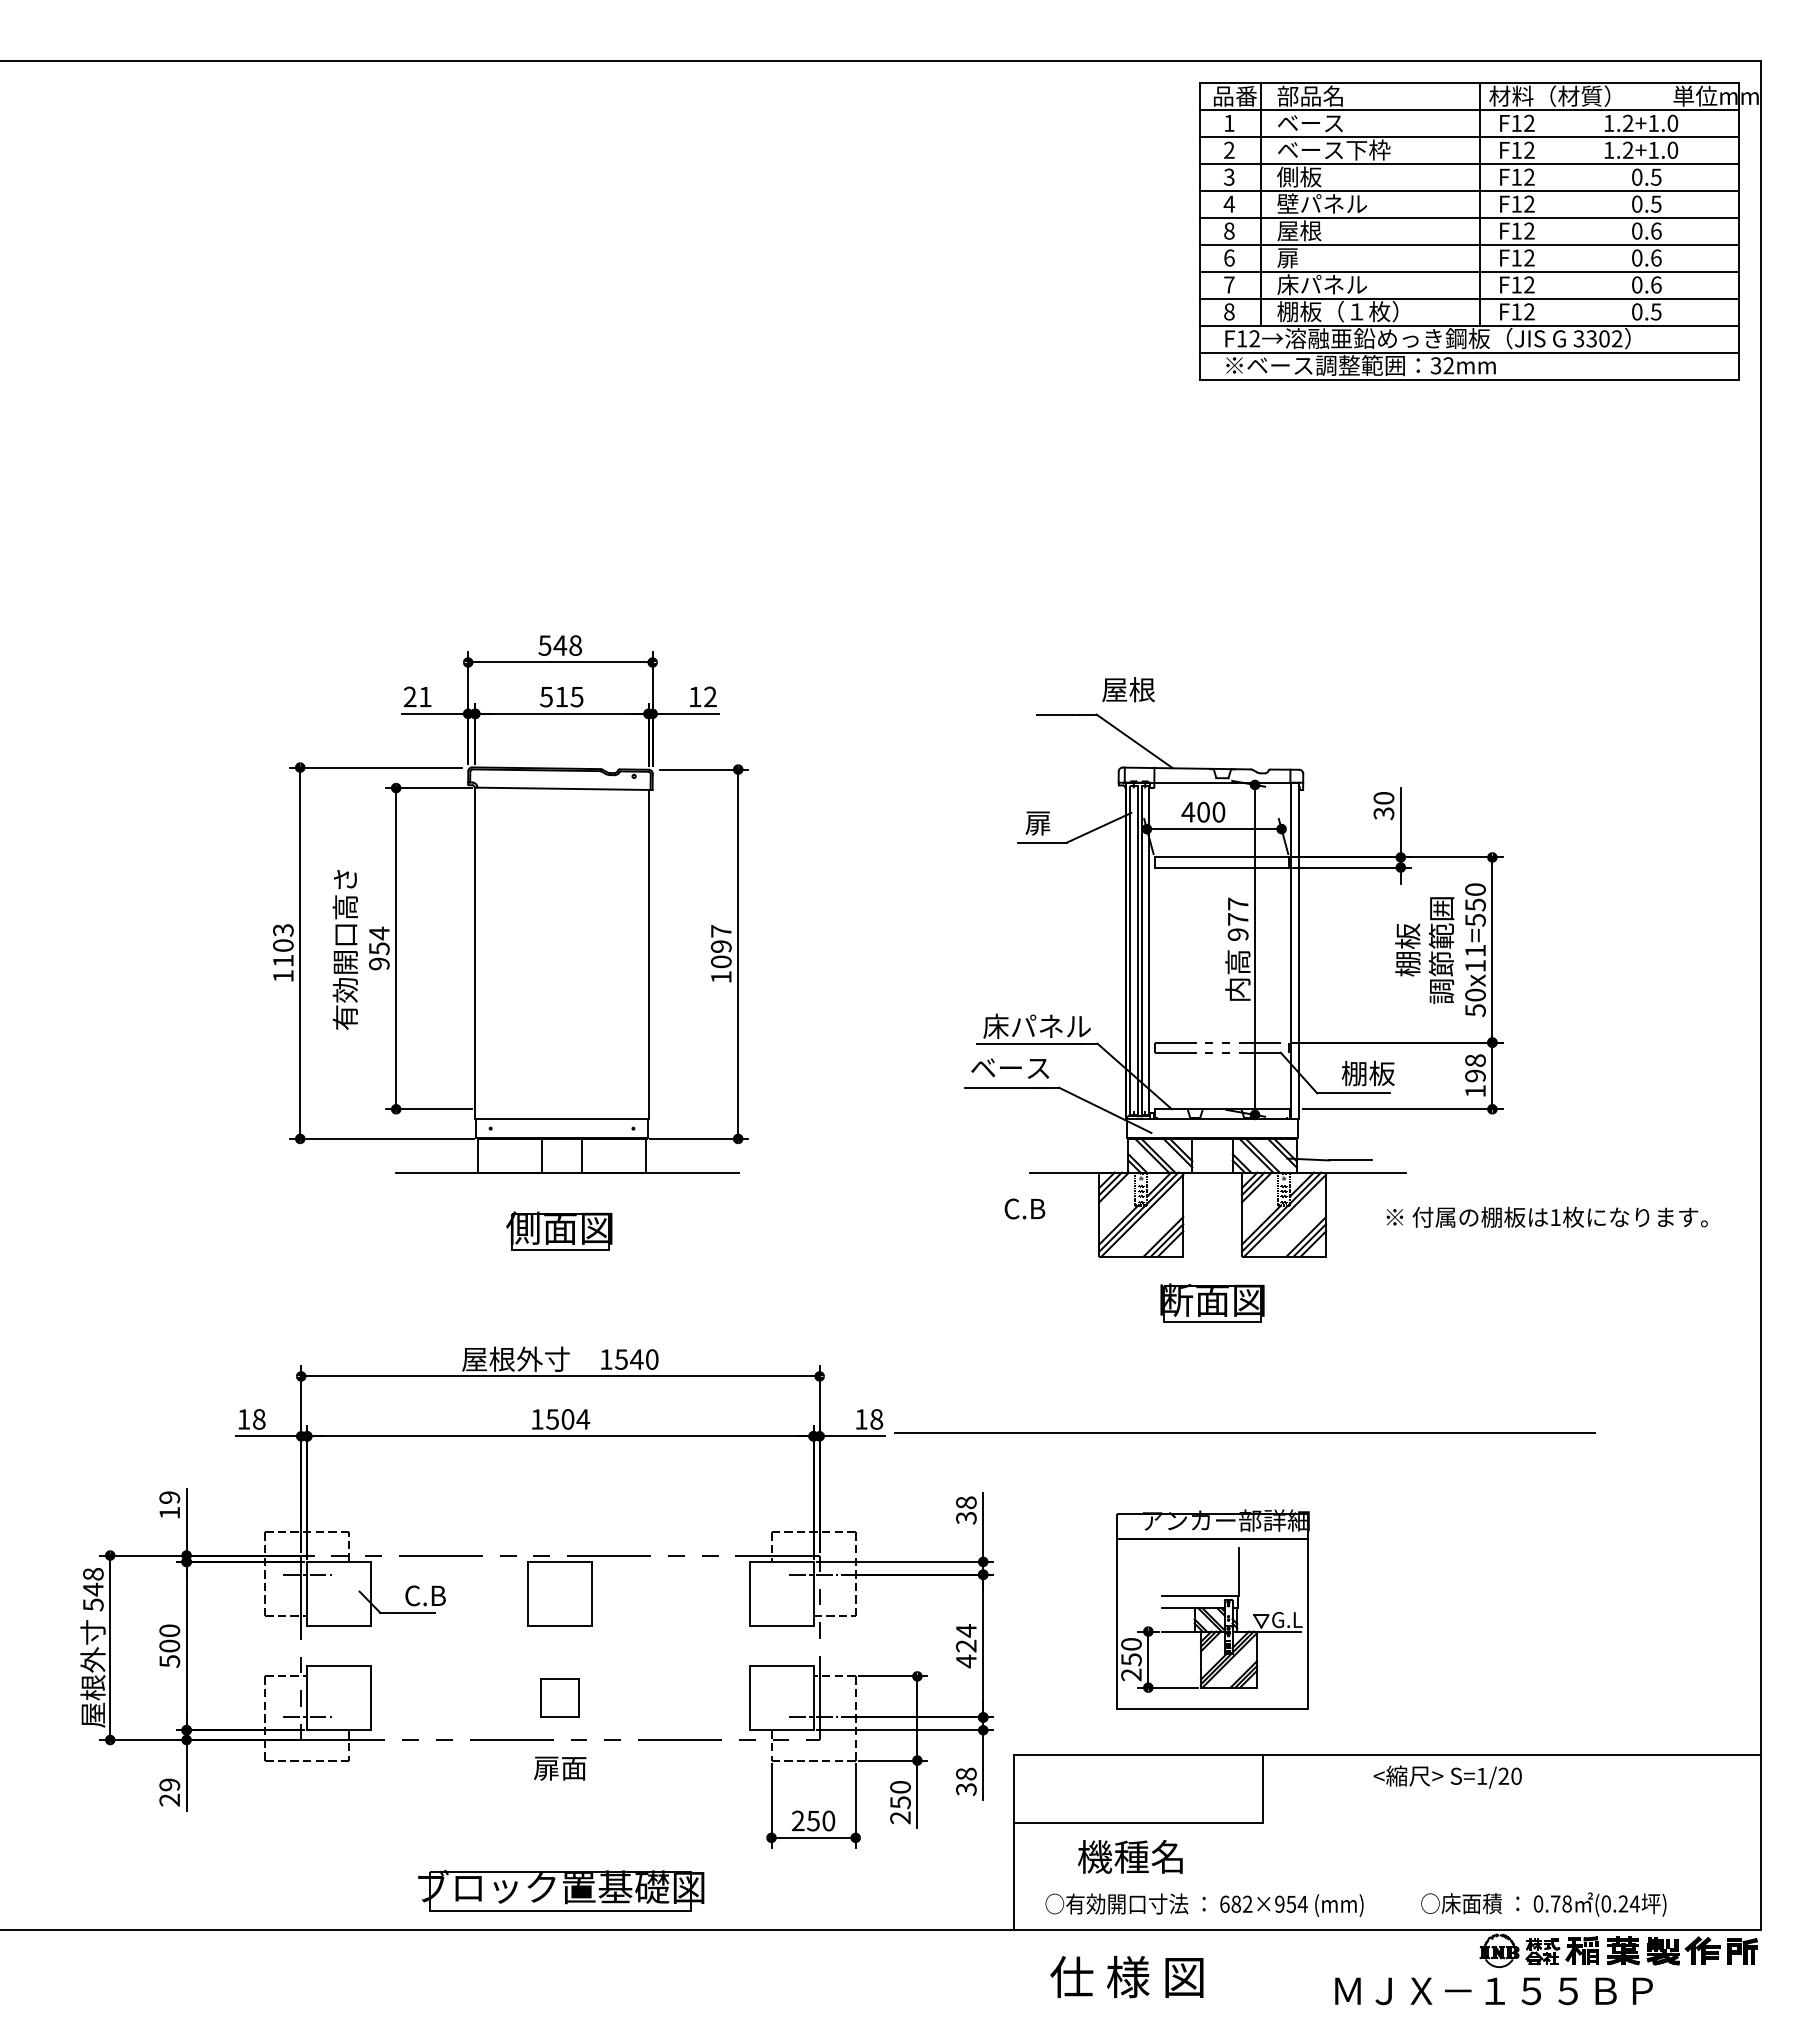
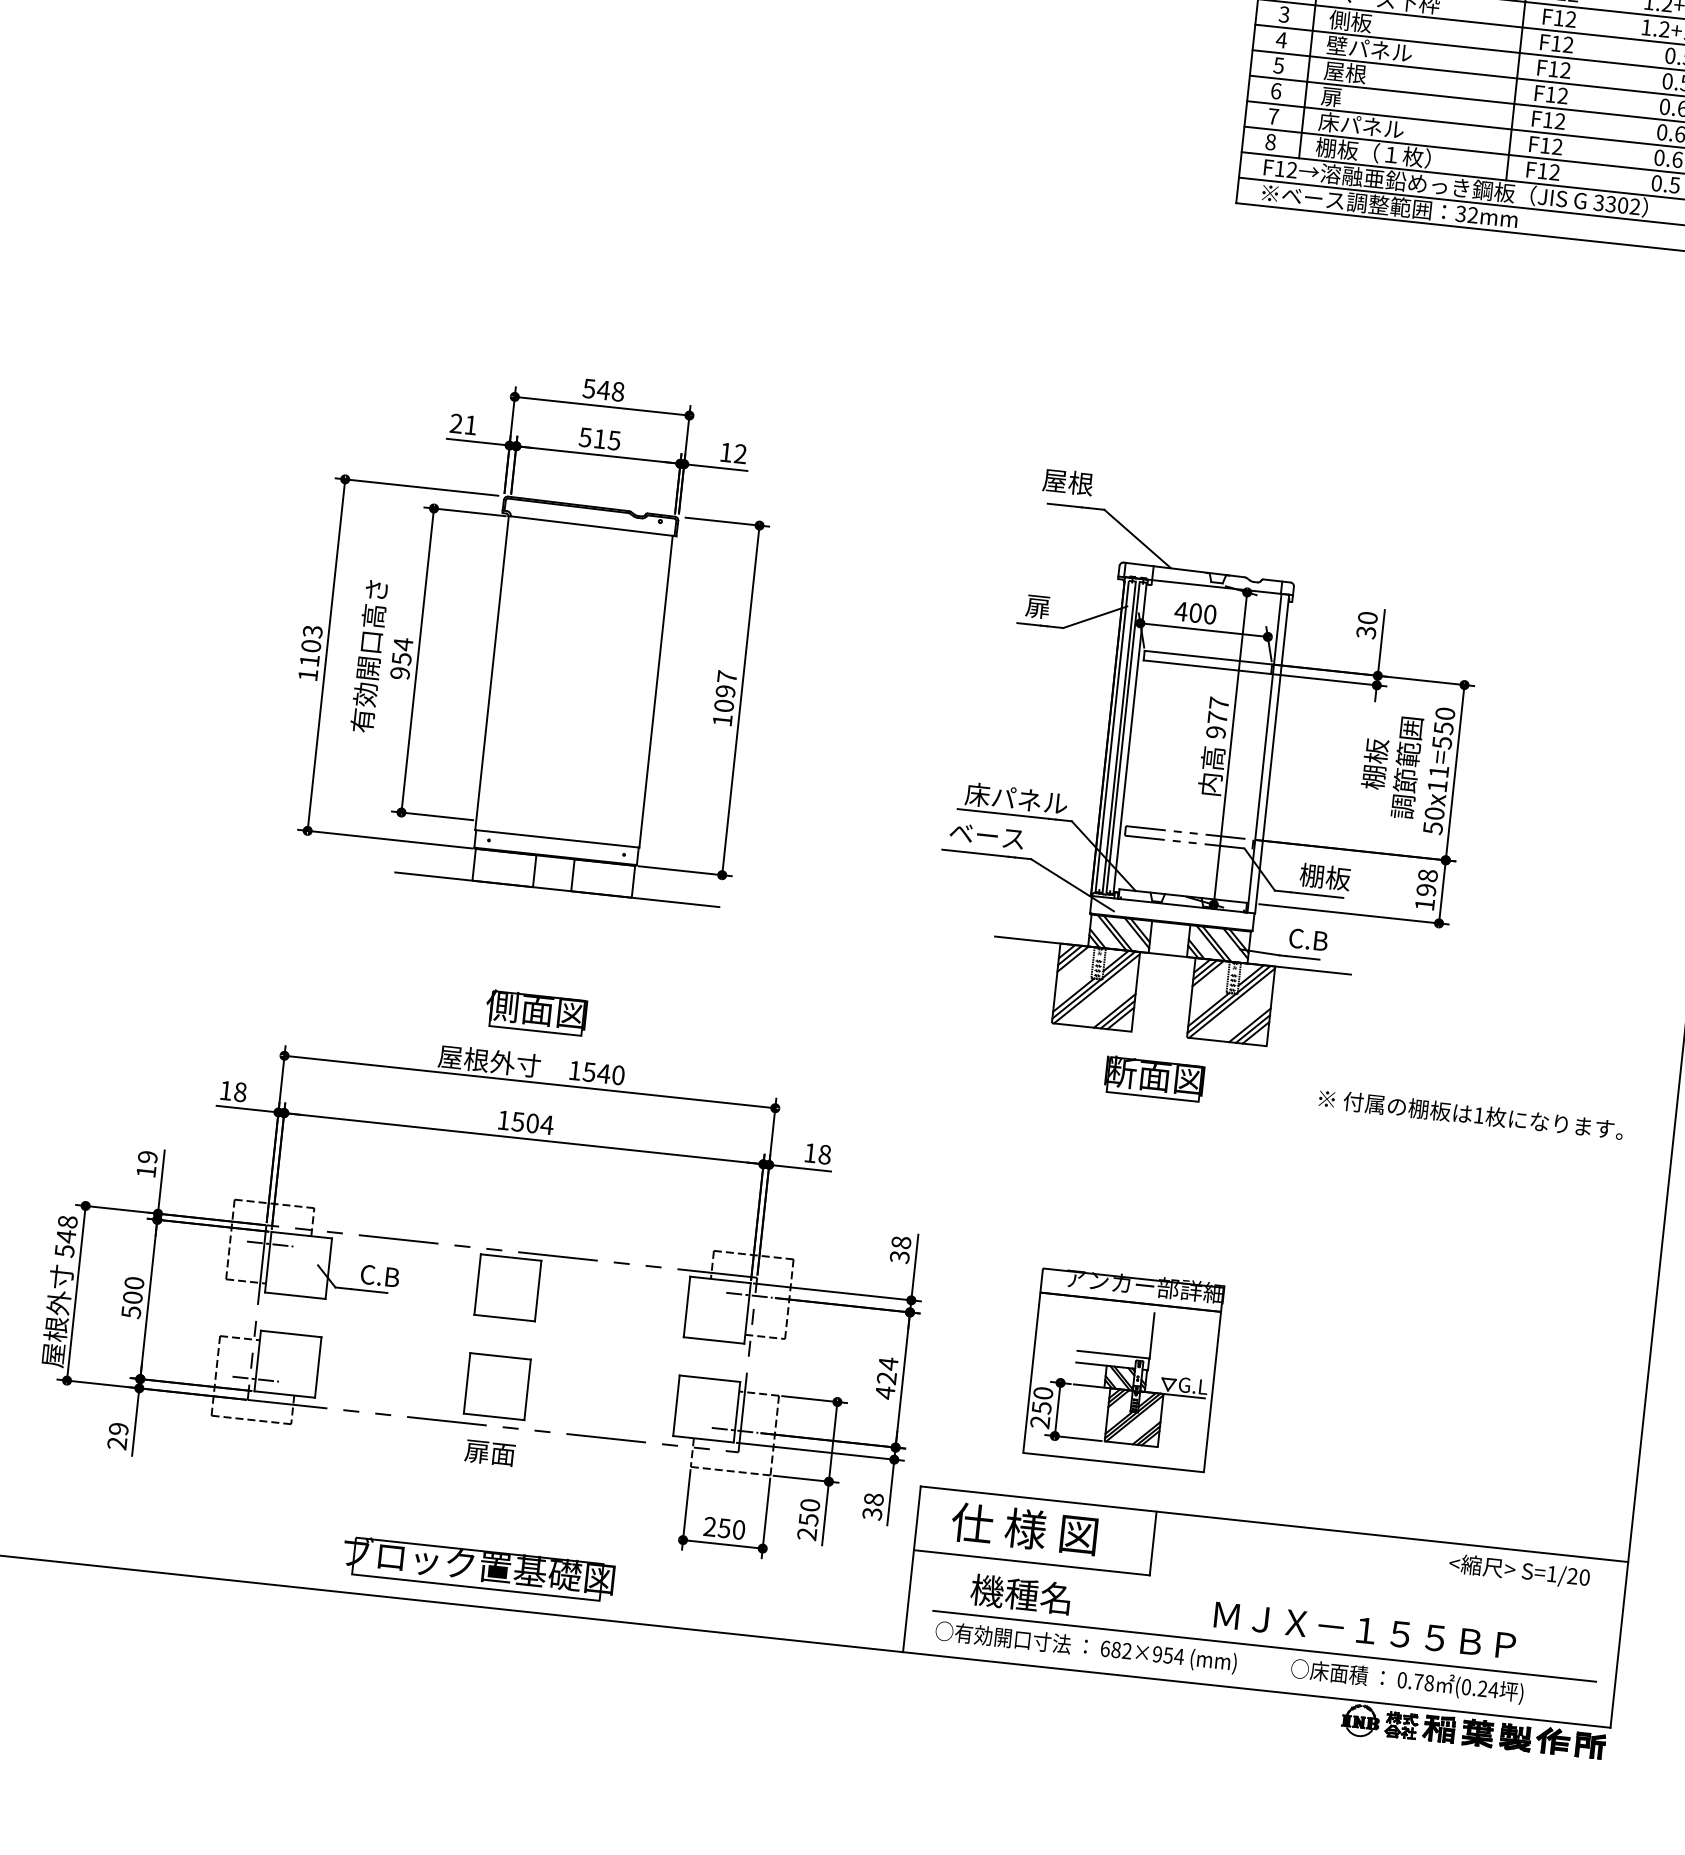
text: (1229, 230) -> (1279, 65), 8 -> 5
text: (1128, 689) -> (1067, 481), moved
text: (1024, 1208) -> (1308, 939), moved
text: (1546, 1216) -> (1470, 1113), moved
part: (559, 1230) -> (536, 1011), moved
line: (1244, 1432) -> (1264, 1645), moved
part: (559, 1697) -> (496, 1385), size x1.67
text: (1447, 1776) -> (1519, 1570), moved
text: (1126, 1977) -> (1024, 1529), moved
text: (1493, 1991) -> (1364, 1630), moved

